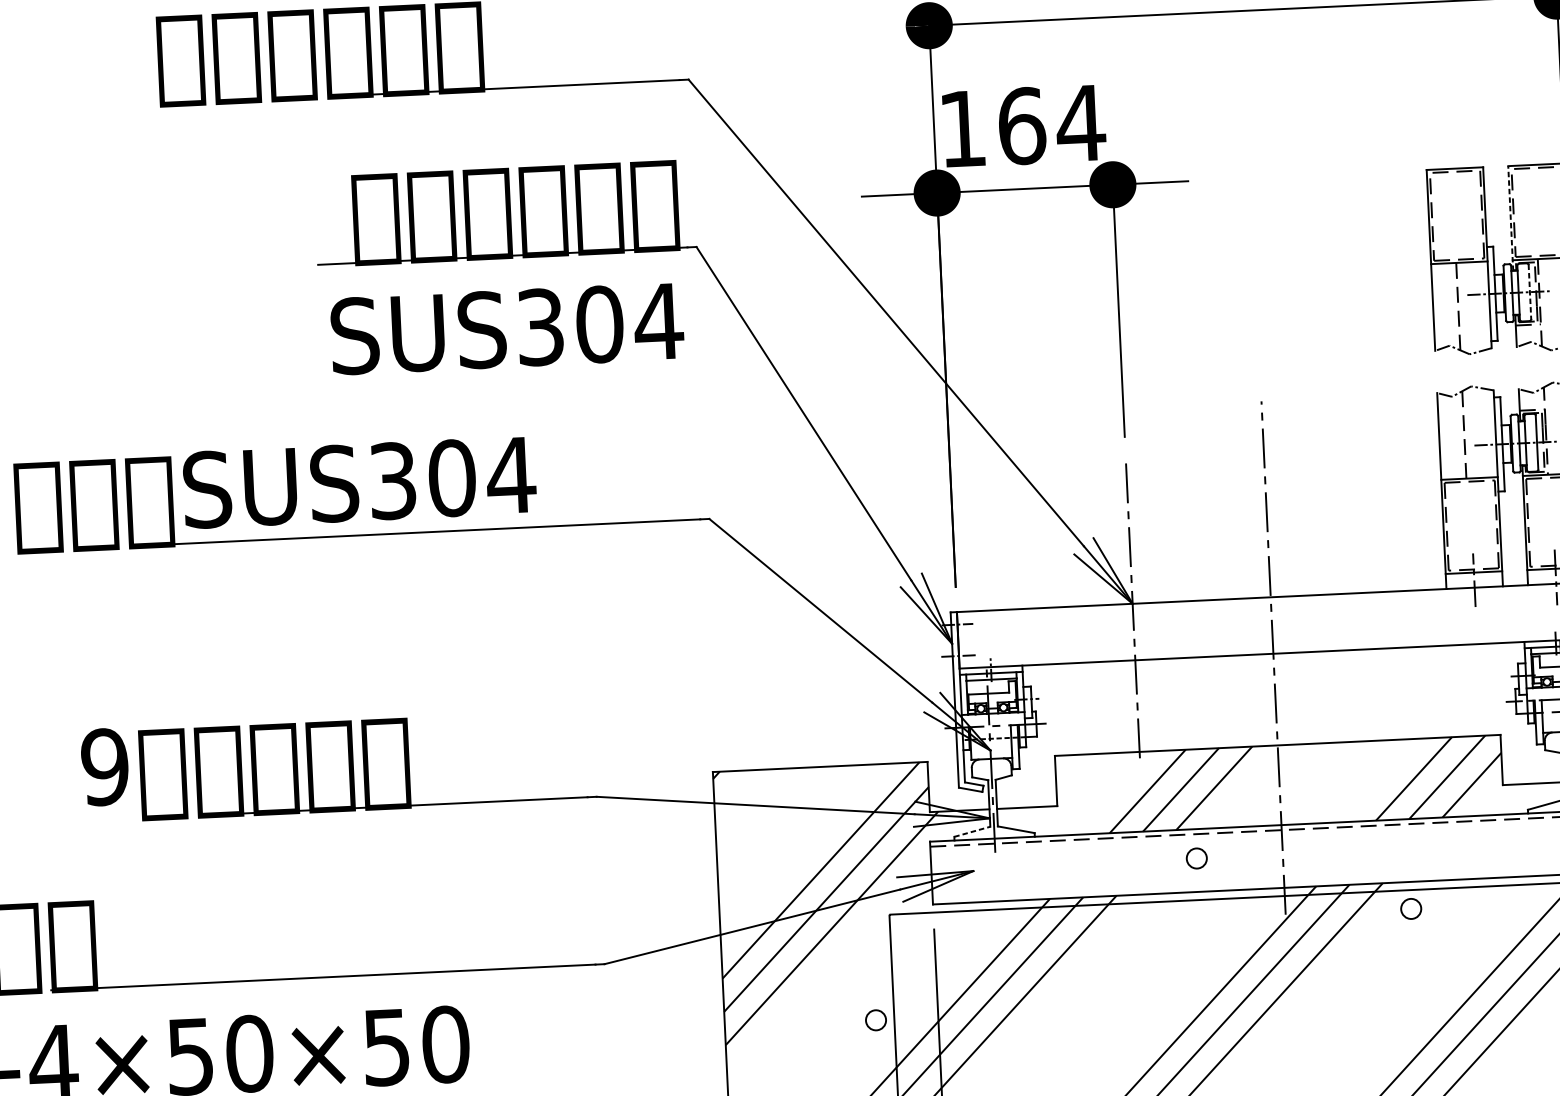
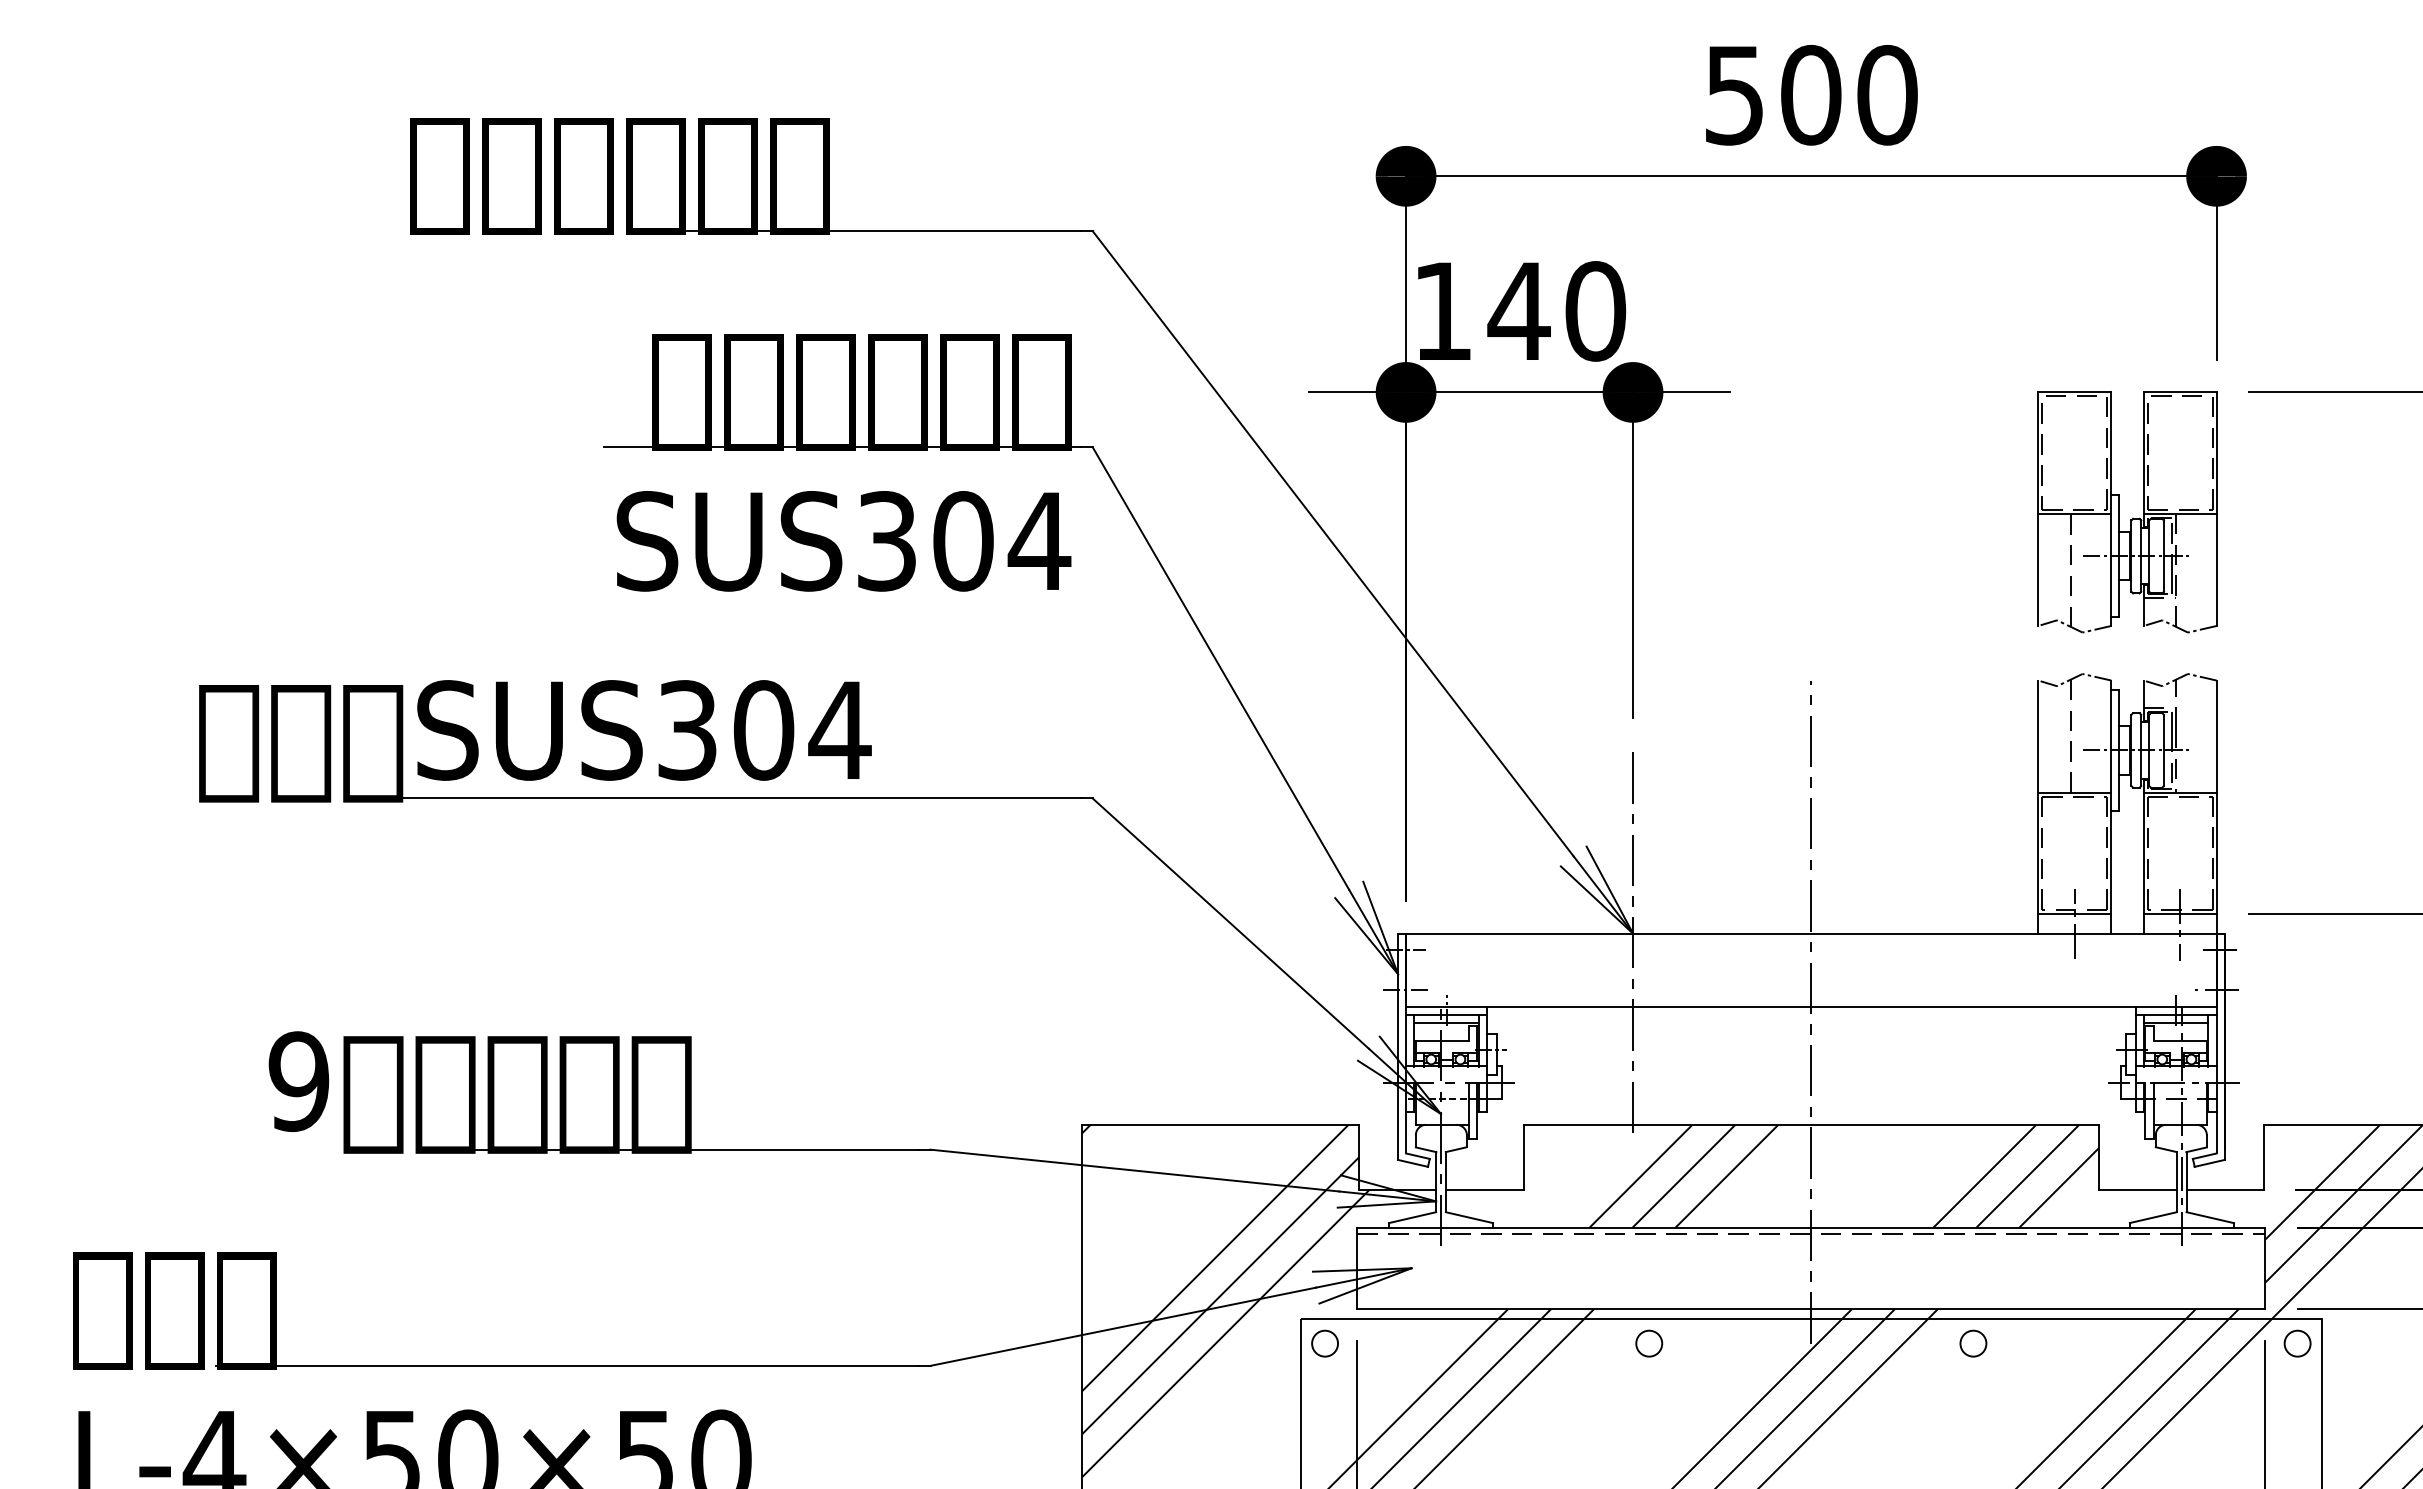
text: (1051, 124) -> (1557, 311), 164 -> 140
line: (1510, 218) -> (2143, 460), dashed -> solid
line: (1529, 292) -> (2163, 556), dashed -> solid
line: (973, 831) -> (1413, 1217), dashed -> solid
circle: (1197, 858) -> (1649, 1343), moved
circle: (875, 1020) -> (1324, 1343), moved

